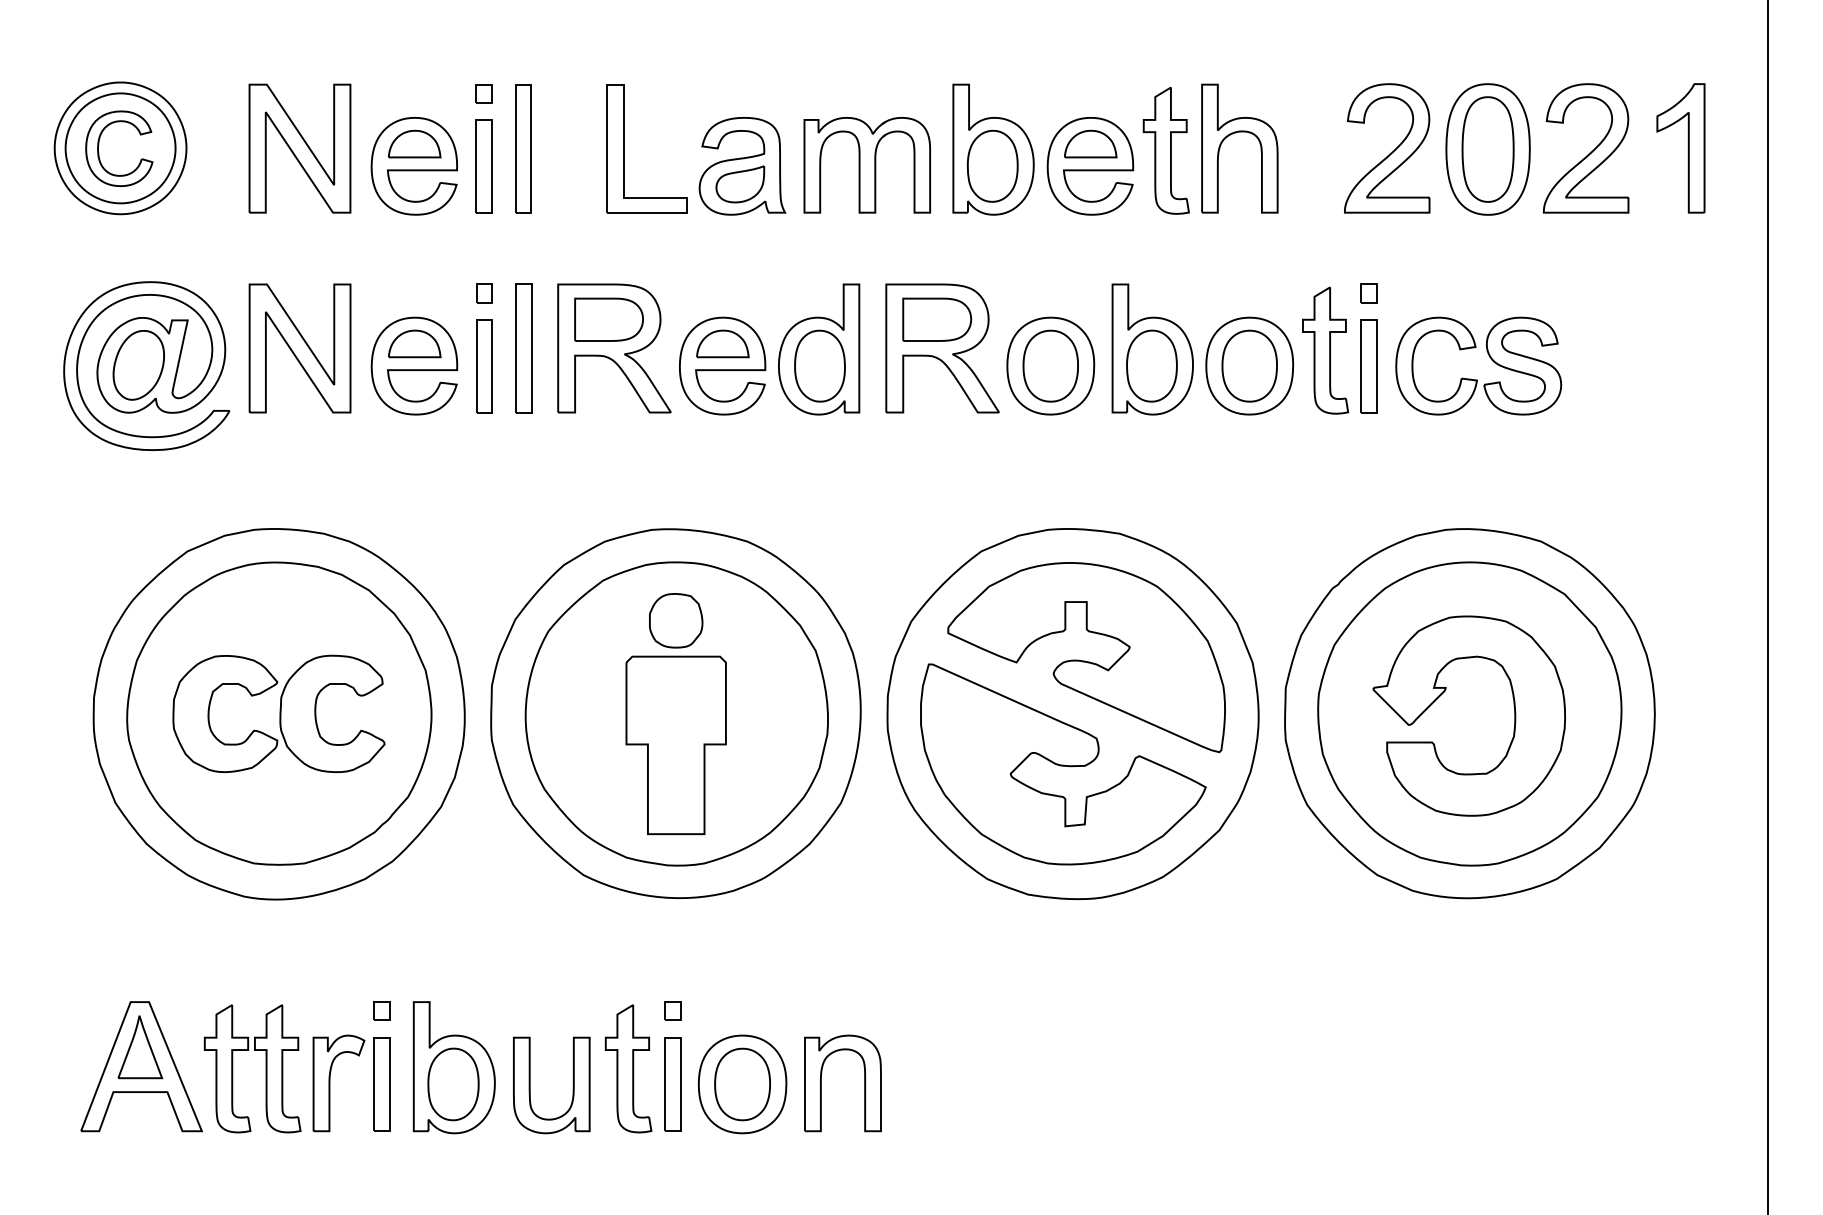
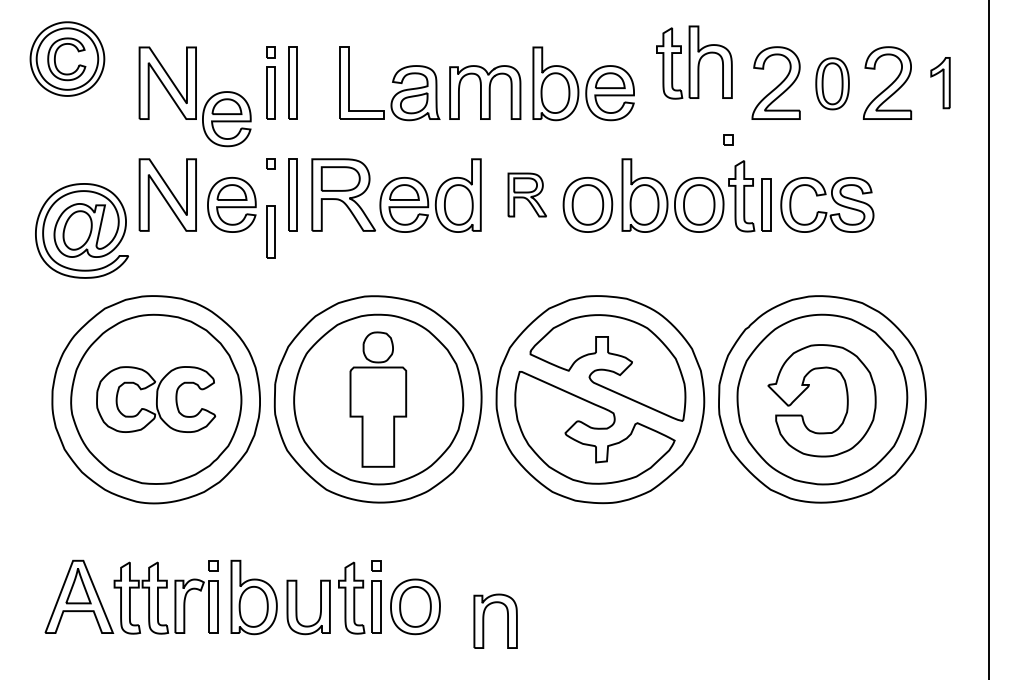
part: (120, 147) -> (67, 58), moved
part: (1680, 147) -> (940, 82), size x0.7
part: (1210, 149) -> (694, 62), moved
part: (1487, 149) -> (832, 83), size x0.7
part: (413, 166) -> (226, 119), moved
part: (1369, 292) -> (728, 139), moved
part: (942, 347) -> (527, 194), size x0.6
part: (147, 365) -> (82, 230), moved
part: (483, 365) -> (270, 231), moved
part: (823, 1082) -> (484, 620), moved

